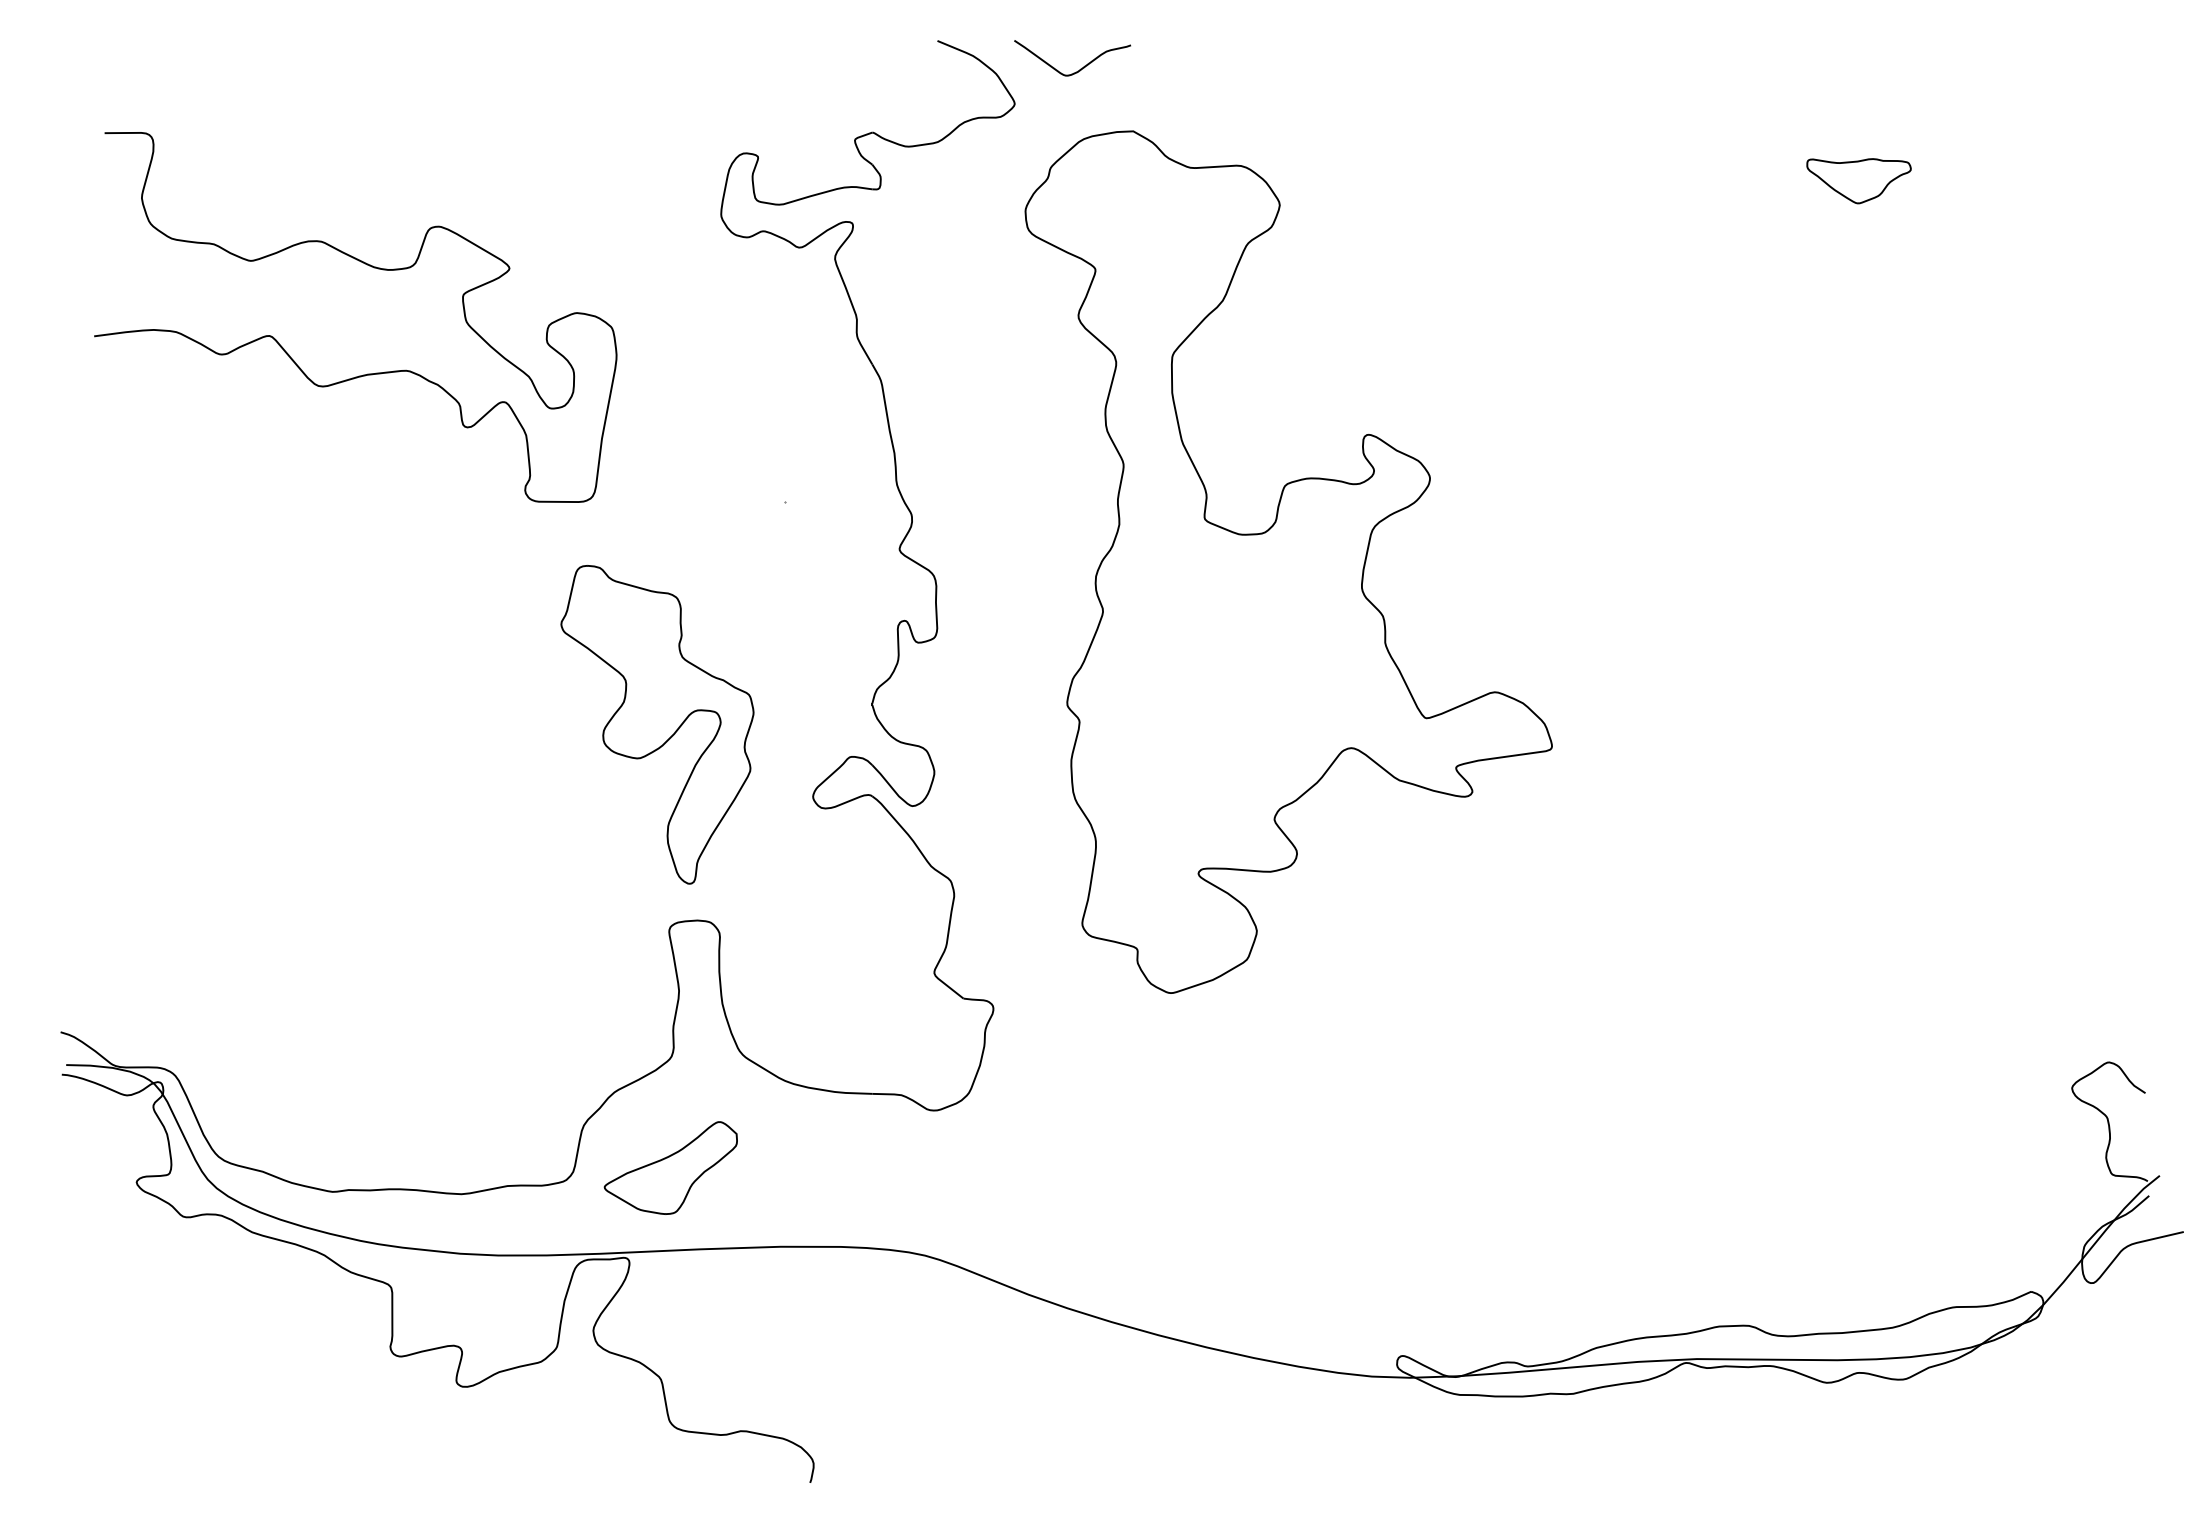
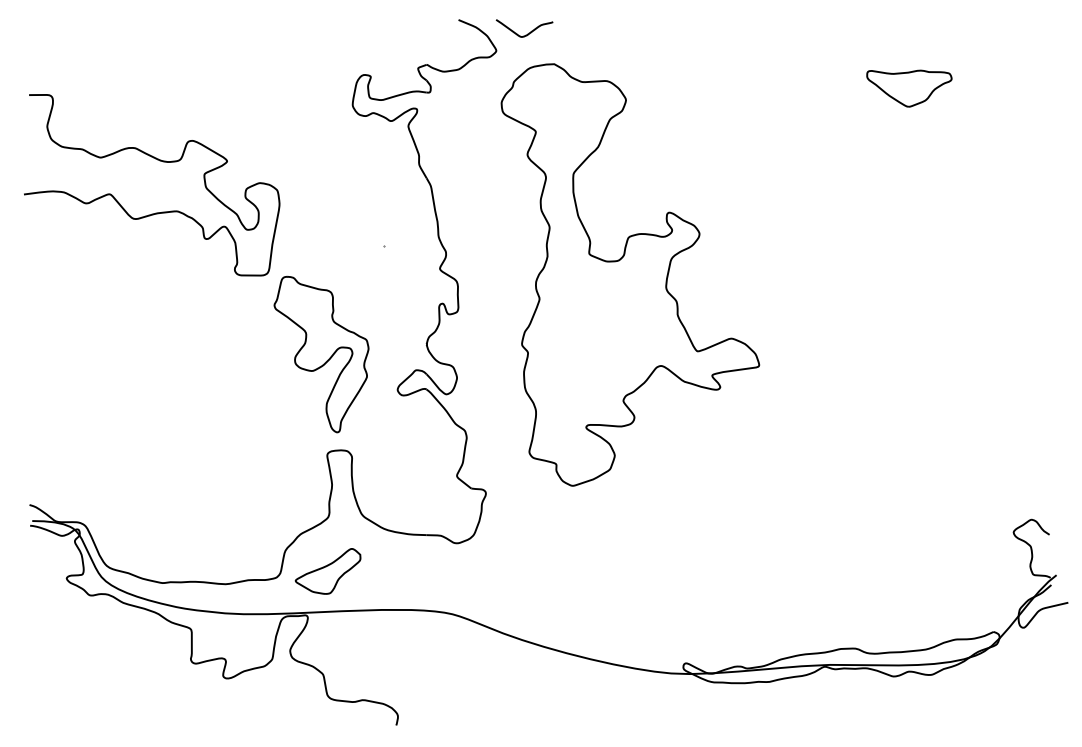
part: (1859, 180) -> (909, 88), size x1.67
curve: (371, 268) -> (159, 161), moved

